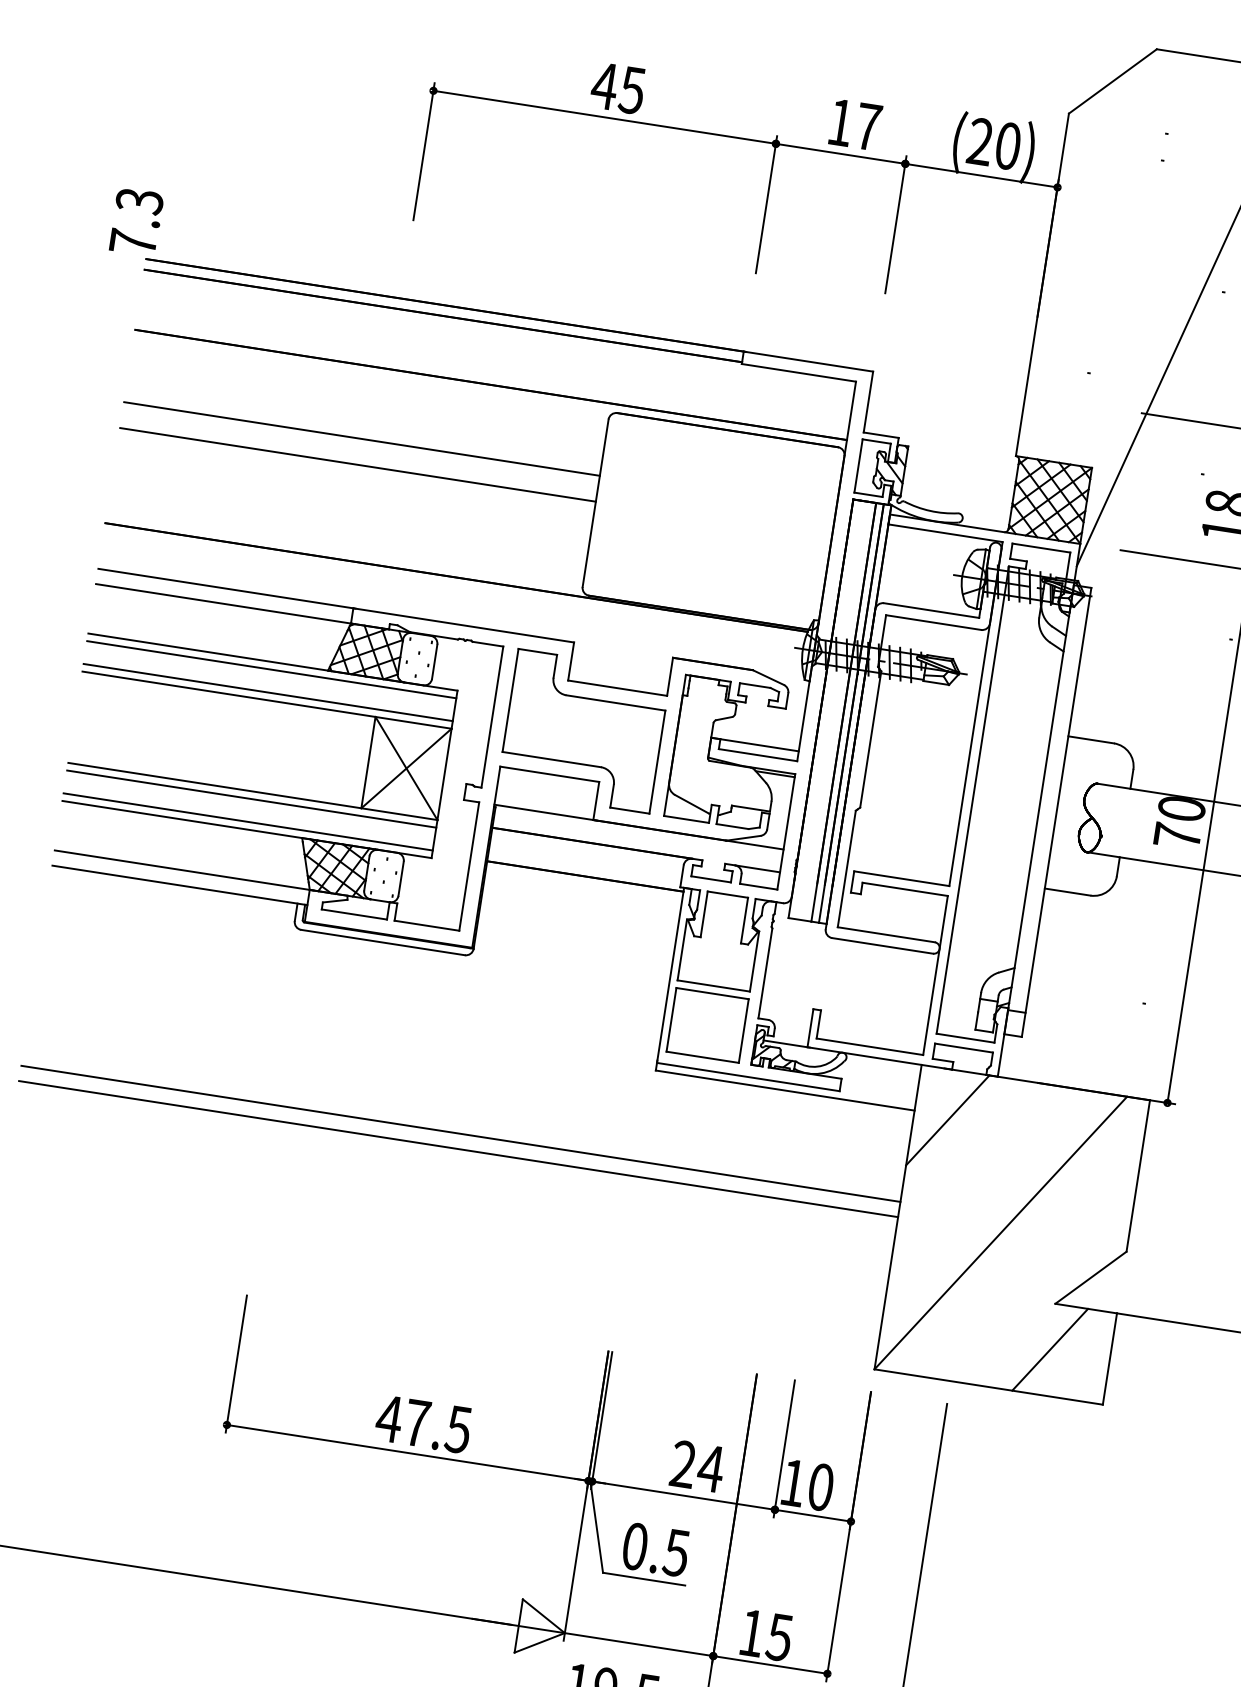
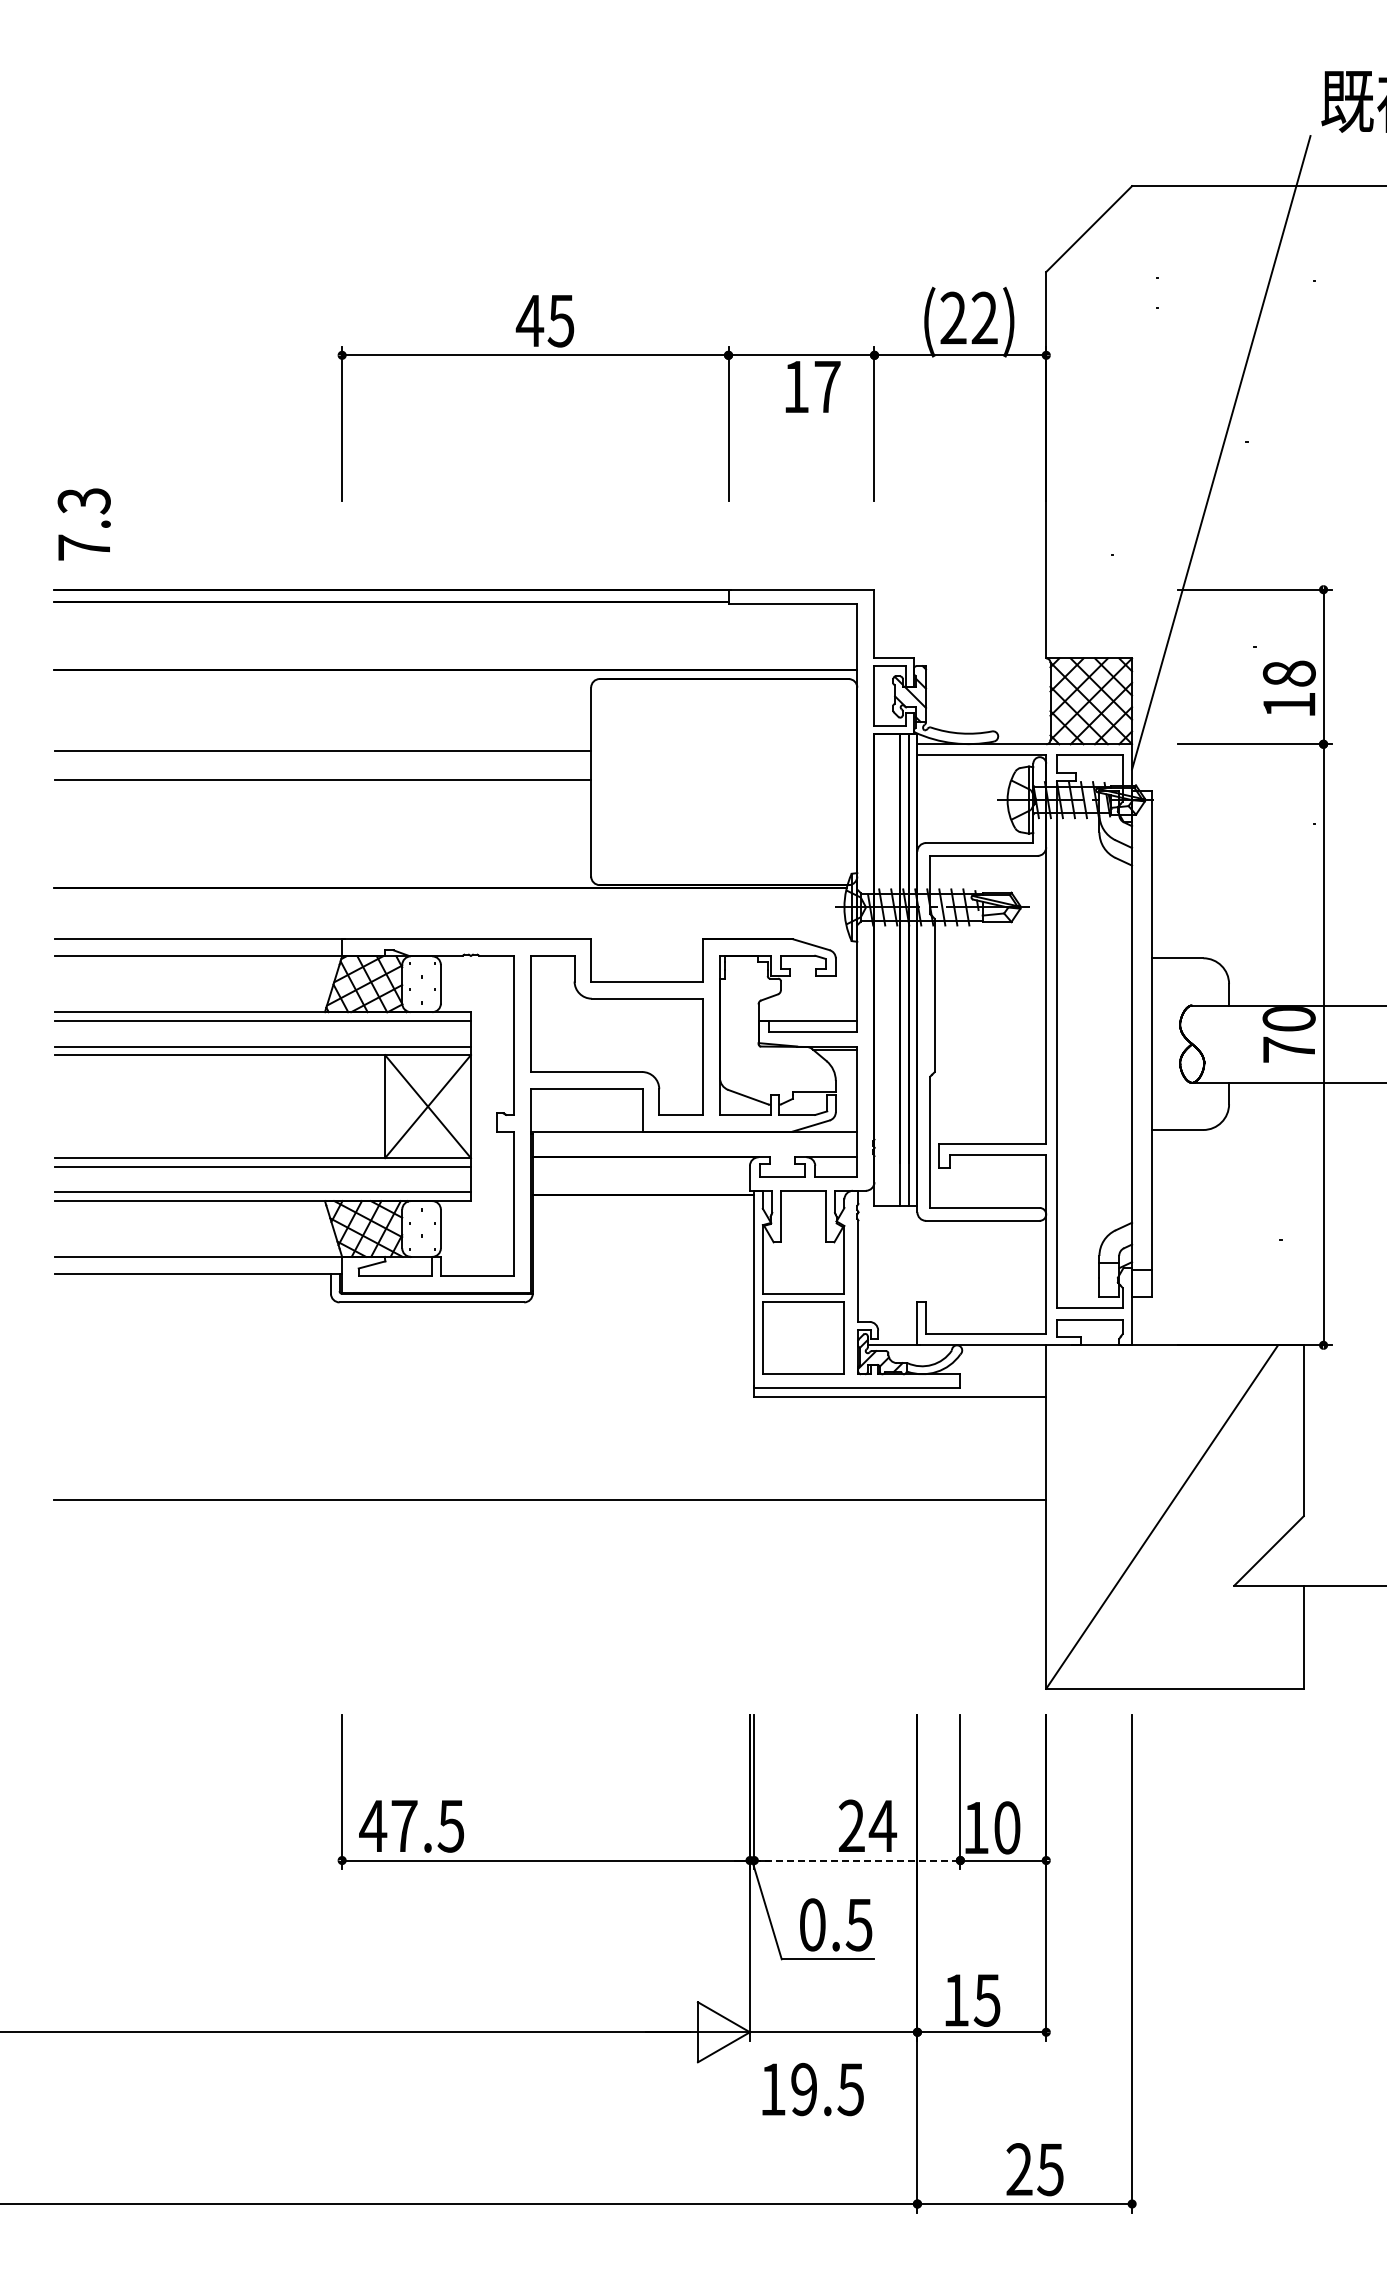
text: (855, 124) -> (812, 386), moved
text: (1008, 145) -> (984, 317), (20) -> (22)
text: (135, 221) -> (83, 524), moved
line: (947, 1119) -> (1084, 1401), removed
line: (458, 1149) -> (550, 1517), removed
line: (1050, 1349) -> (1236, 1636), removed
text: (423, 1424) -> (411, 1826), moved
line: (683, 1495) -> (857, 1860), solid -> dashed

